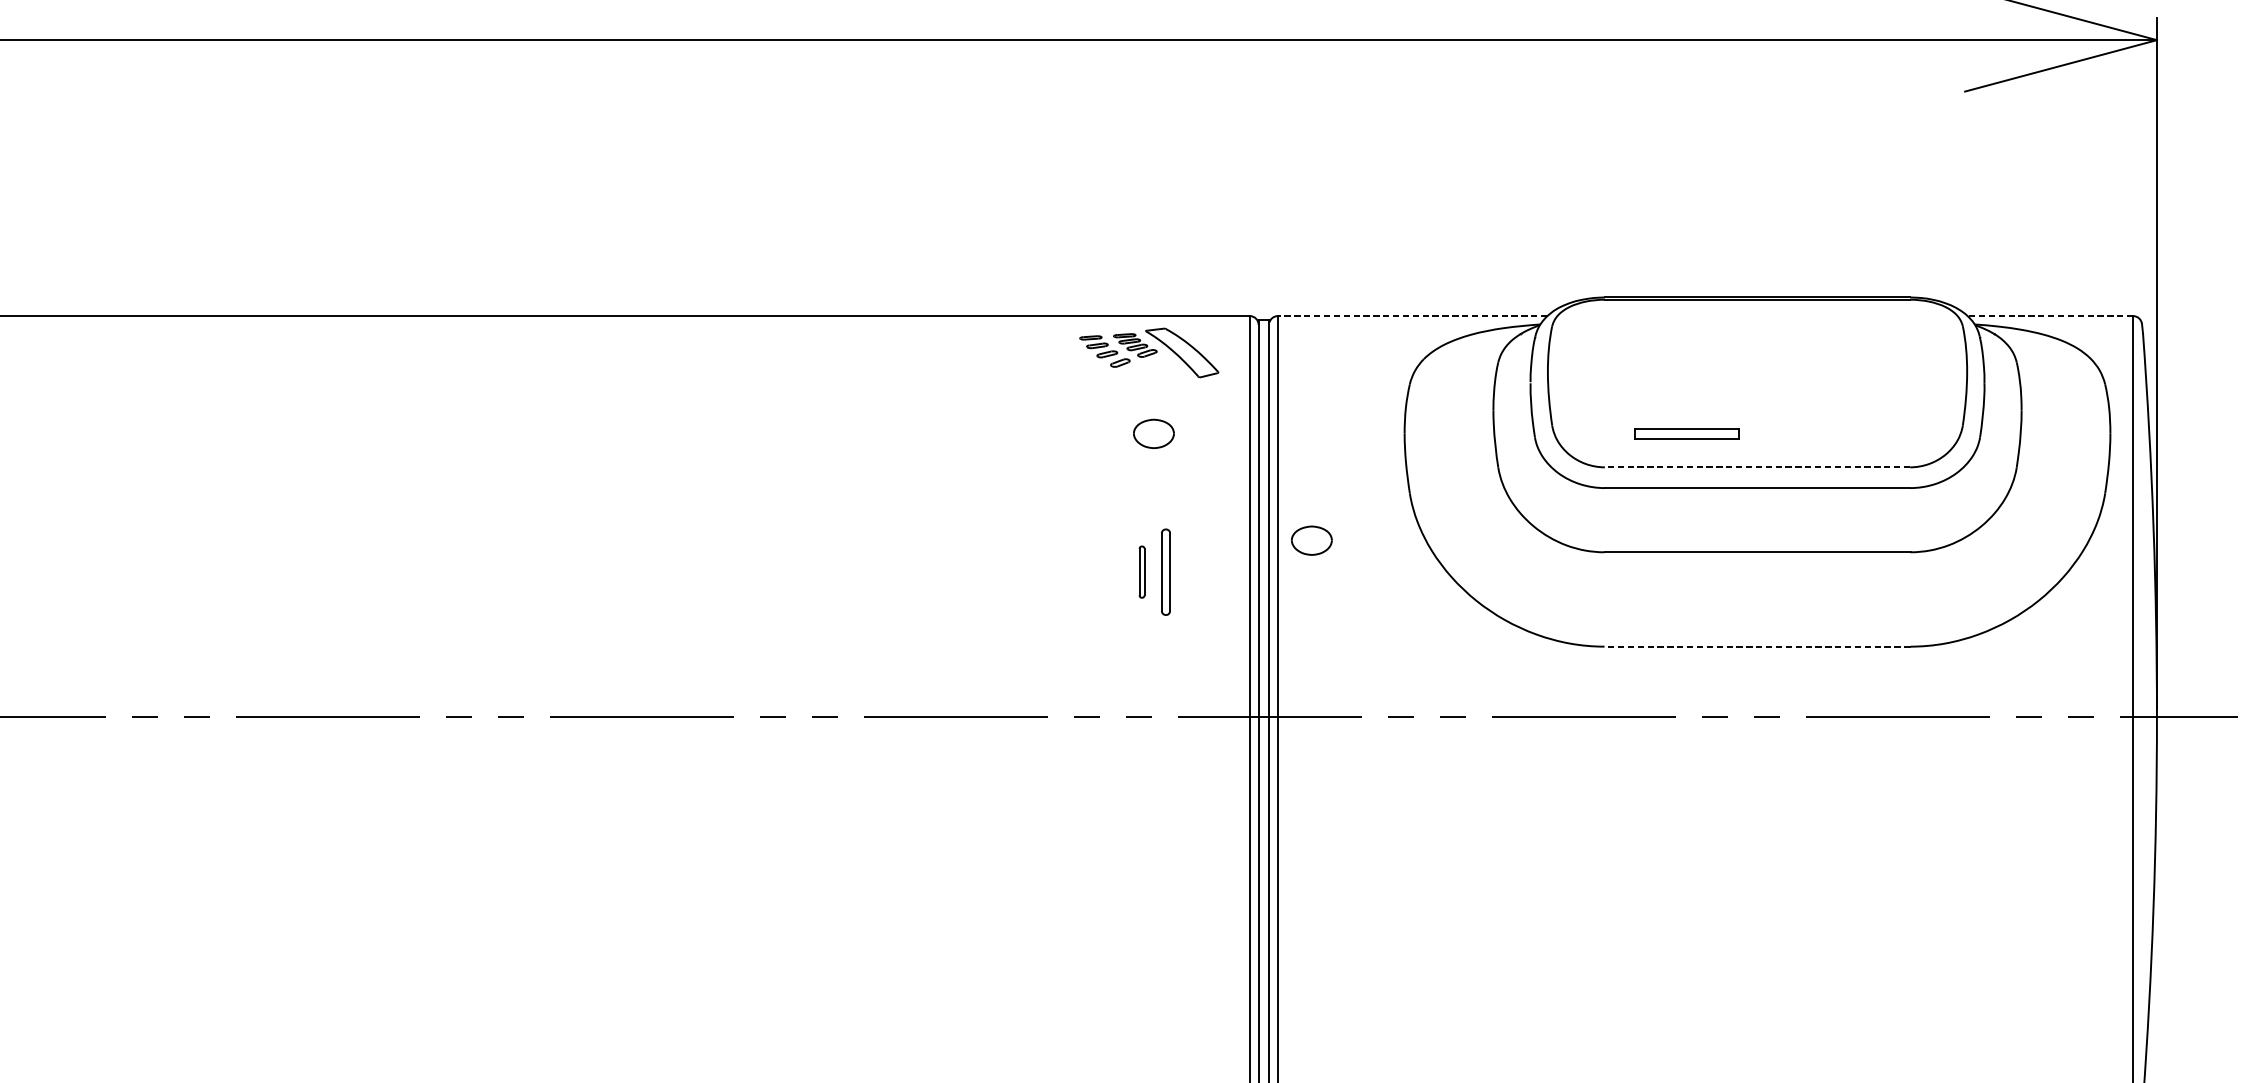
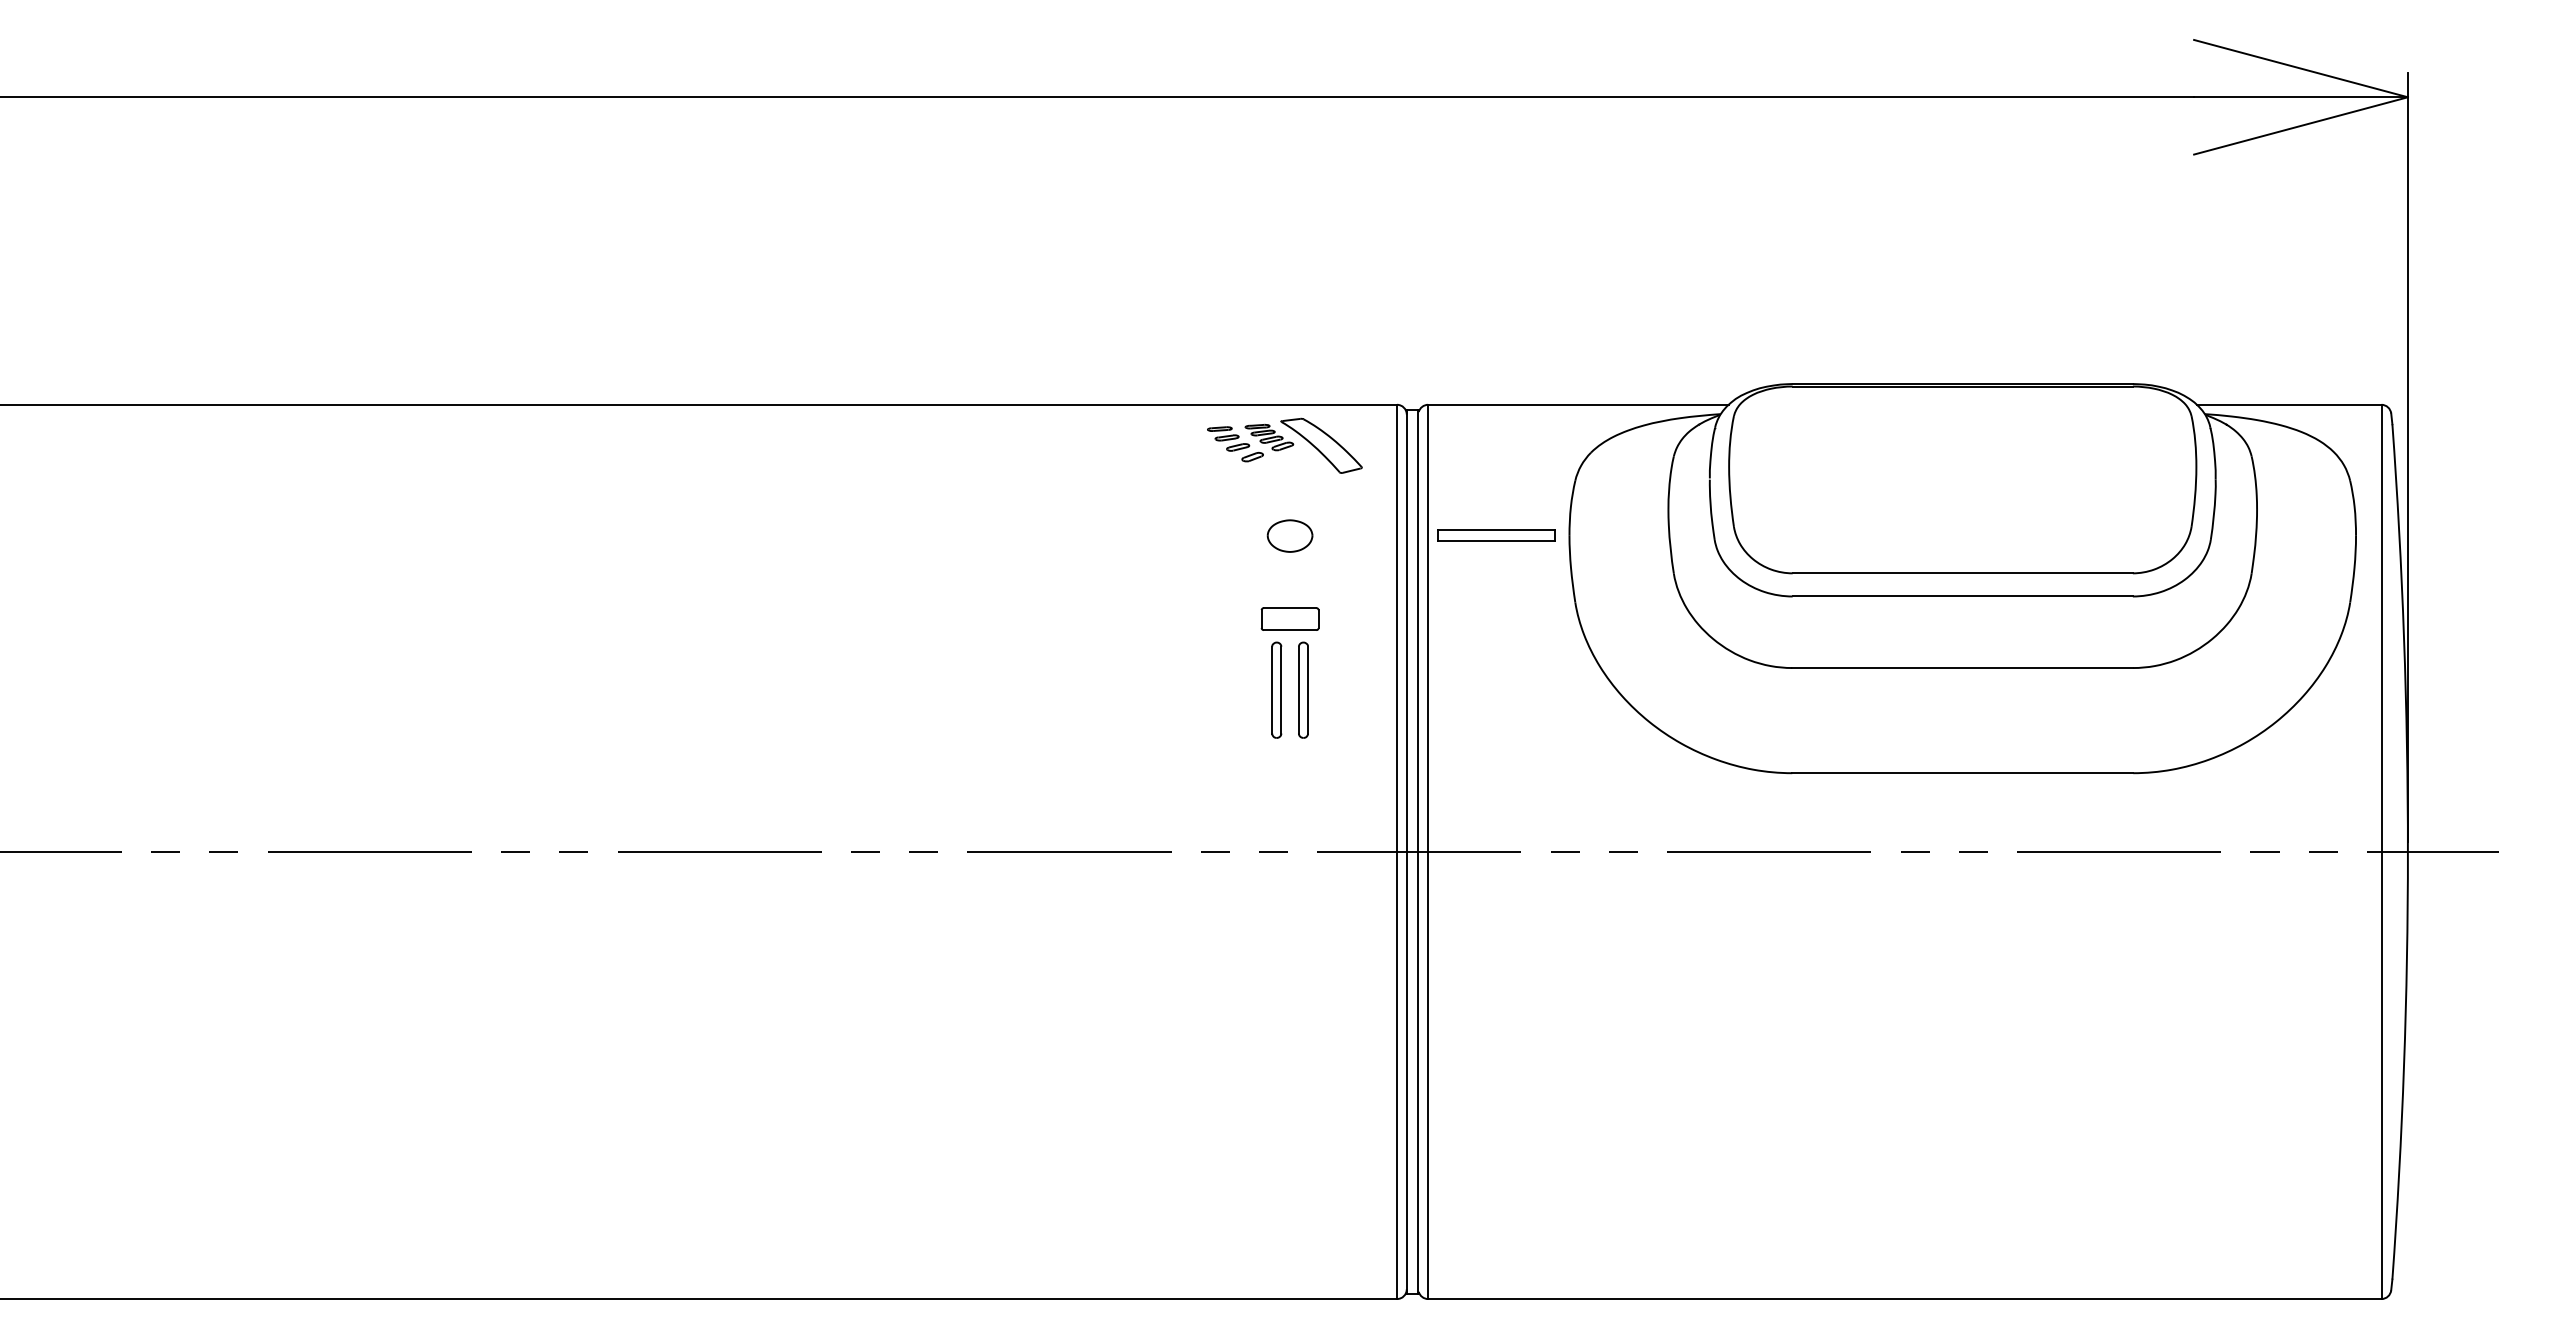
line: (1411, 315) -> (1577, 404), dashed -> solid
line: (2049, 315) -> (2288, 404), dashed -> solid
part: (1687, 433) -> (1496, 535), moved
line: (1757, 467) -> (1962, 573), dashed -> solid
part: (1153, 507) -> (1289, 618), added
part: (1311, 540) -> (1465, 654), removed
part: (1141, 571) -> (1276, 689), size x1.67
line: (1757, 646) -> (1962, 773), dashed -> solid

